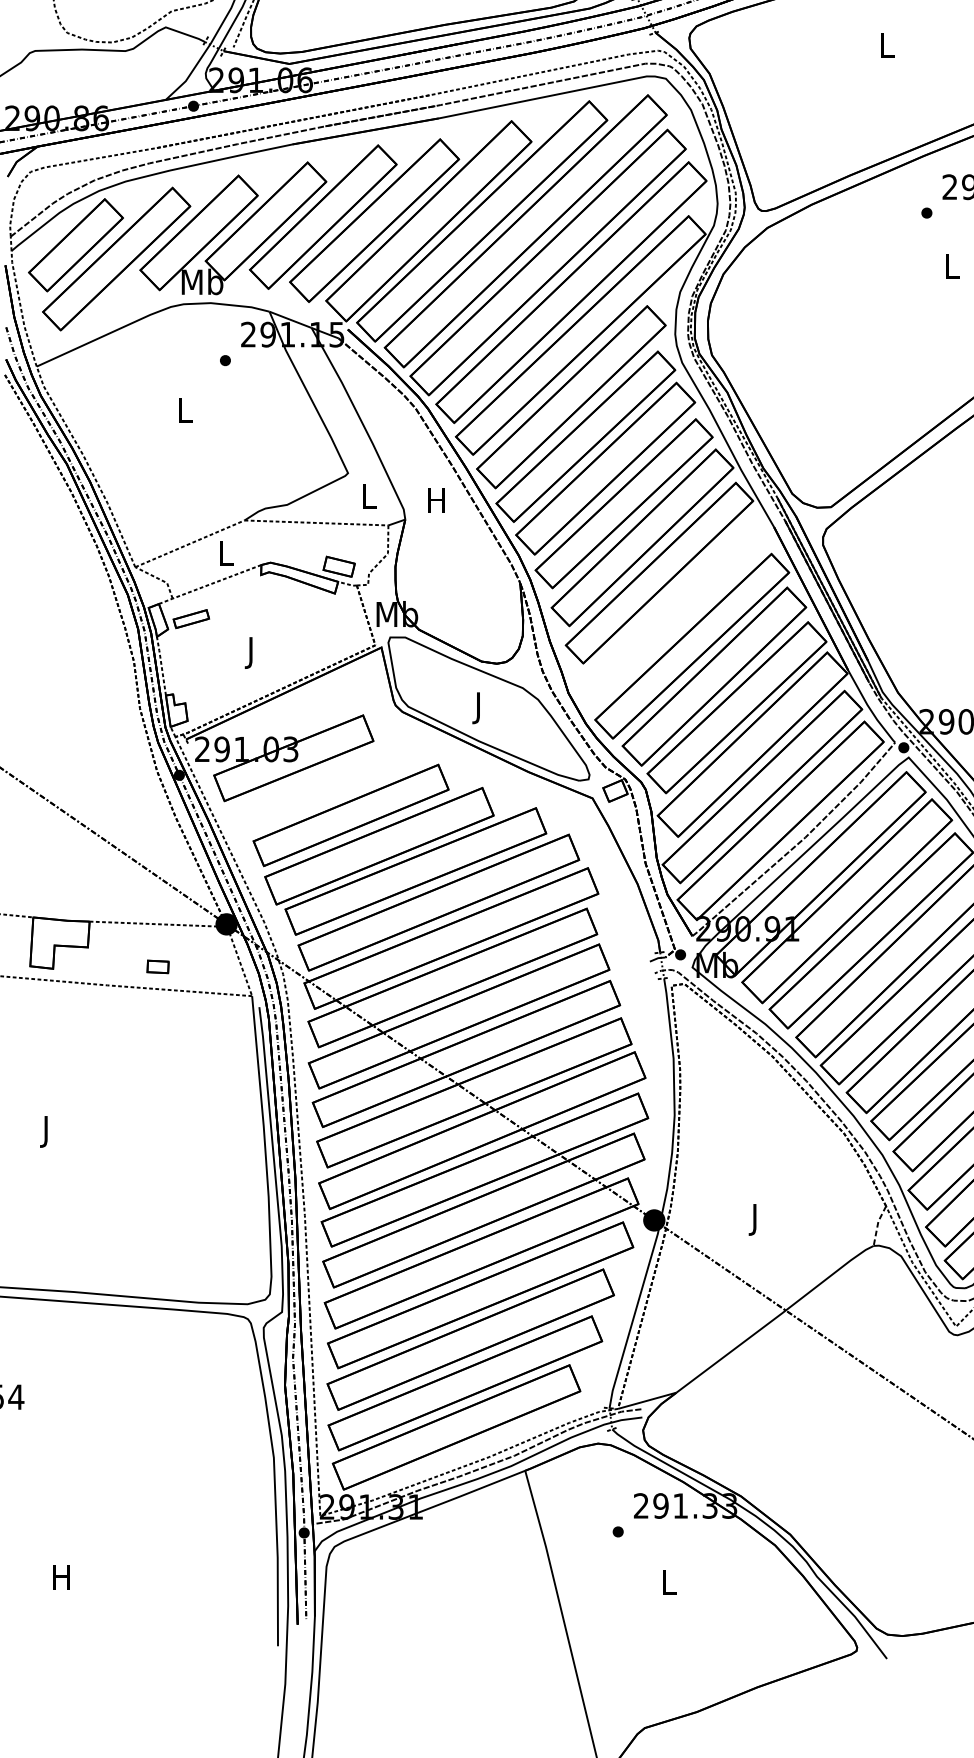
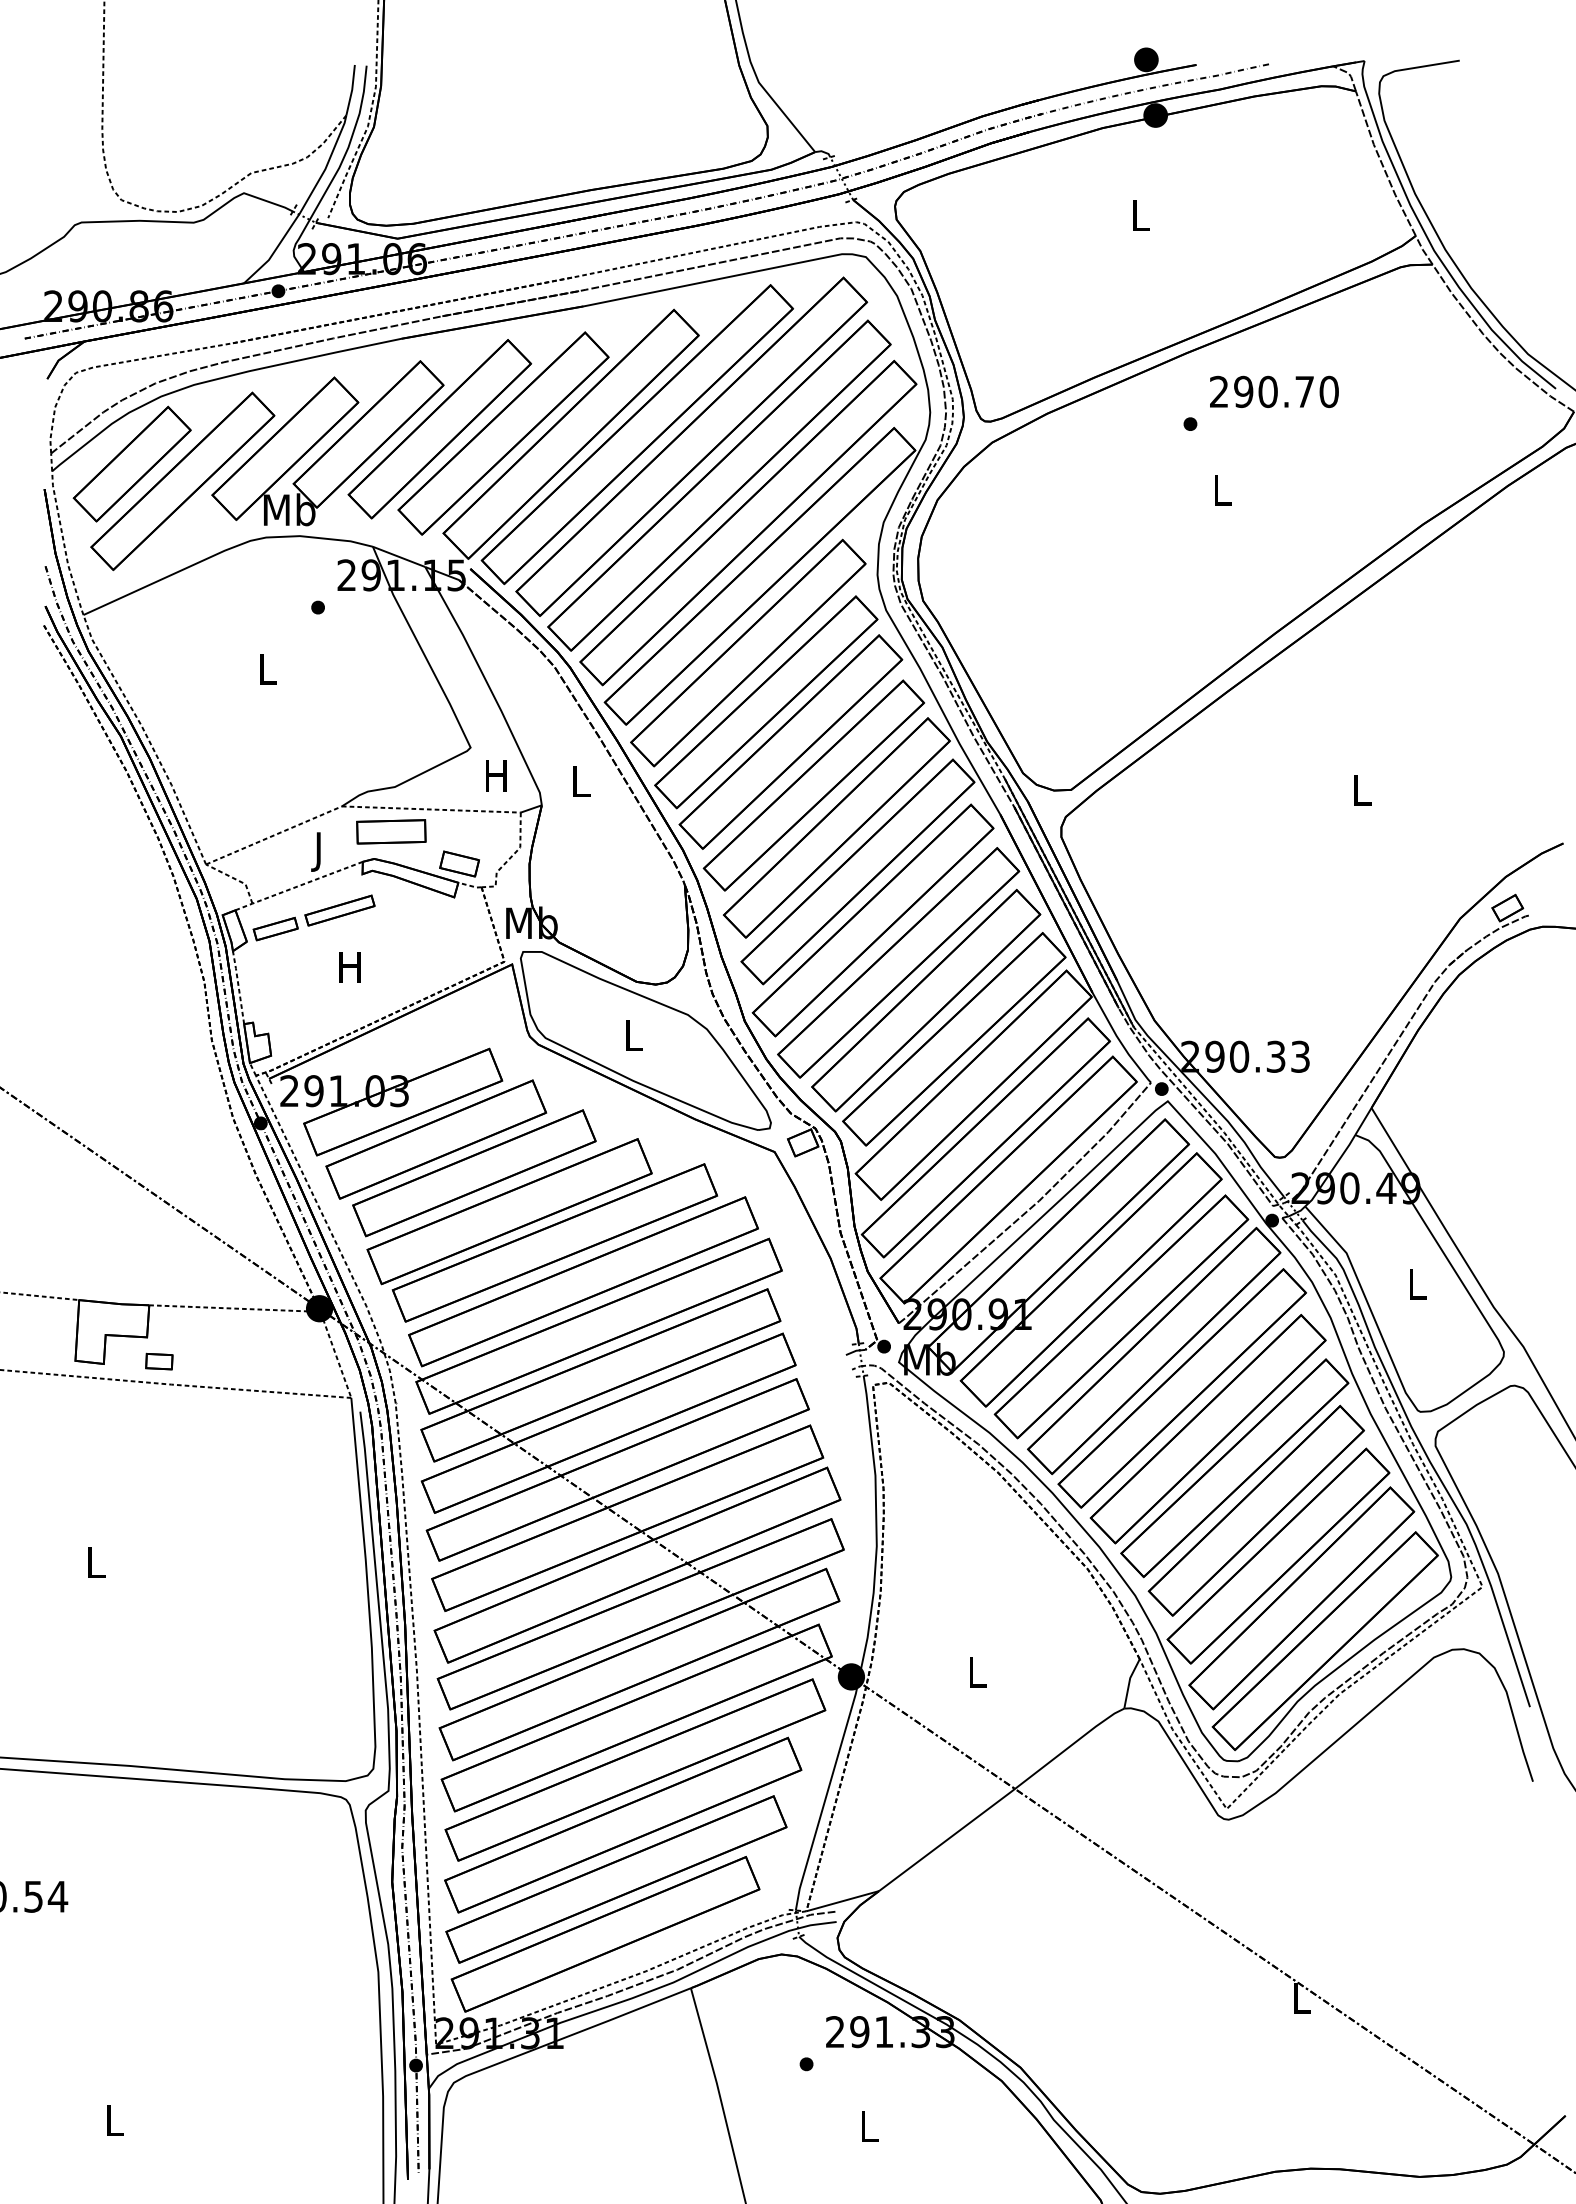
text: (368, 495) -> (496, 775), L -> H
text: (436, 500) -> (580, 781), H -> L
part: (284, 540) -> (391, 831), added
text: (226, 556) -> (319, 851), L -> J
part: (242, 604) -> (339, 910), added
part: (671, 612) -> (872, 920), added
text: (250, 653) -> (349, 971), J -> H
text: (479, 707) -> (633, 1039), J -> L
part: (320, 788) -> (436, 1139), added
part: (158, 966) -> (159, 1361), moved
text: (47, 1131) -> (96, 1566), J -> L
text: (755, 1220) -> (977, 1676), J -> L
line: (877, 1224) -> (1129, 1682), dashed -> solid
text: (60, 1577) -> (113, 2120), H -> L

